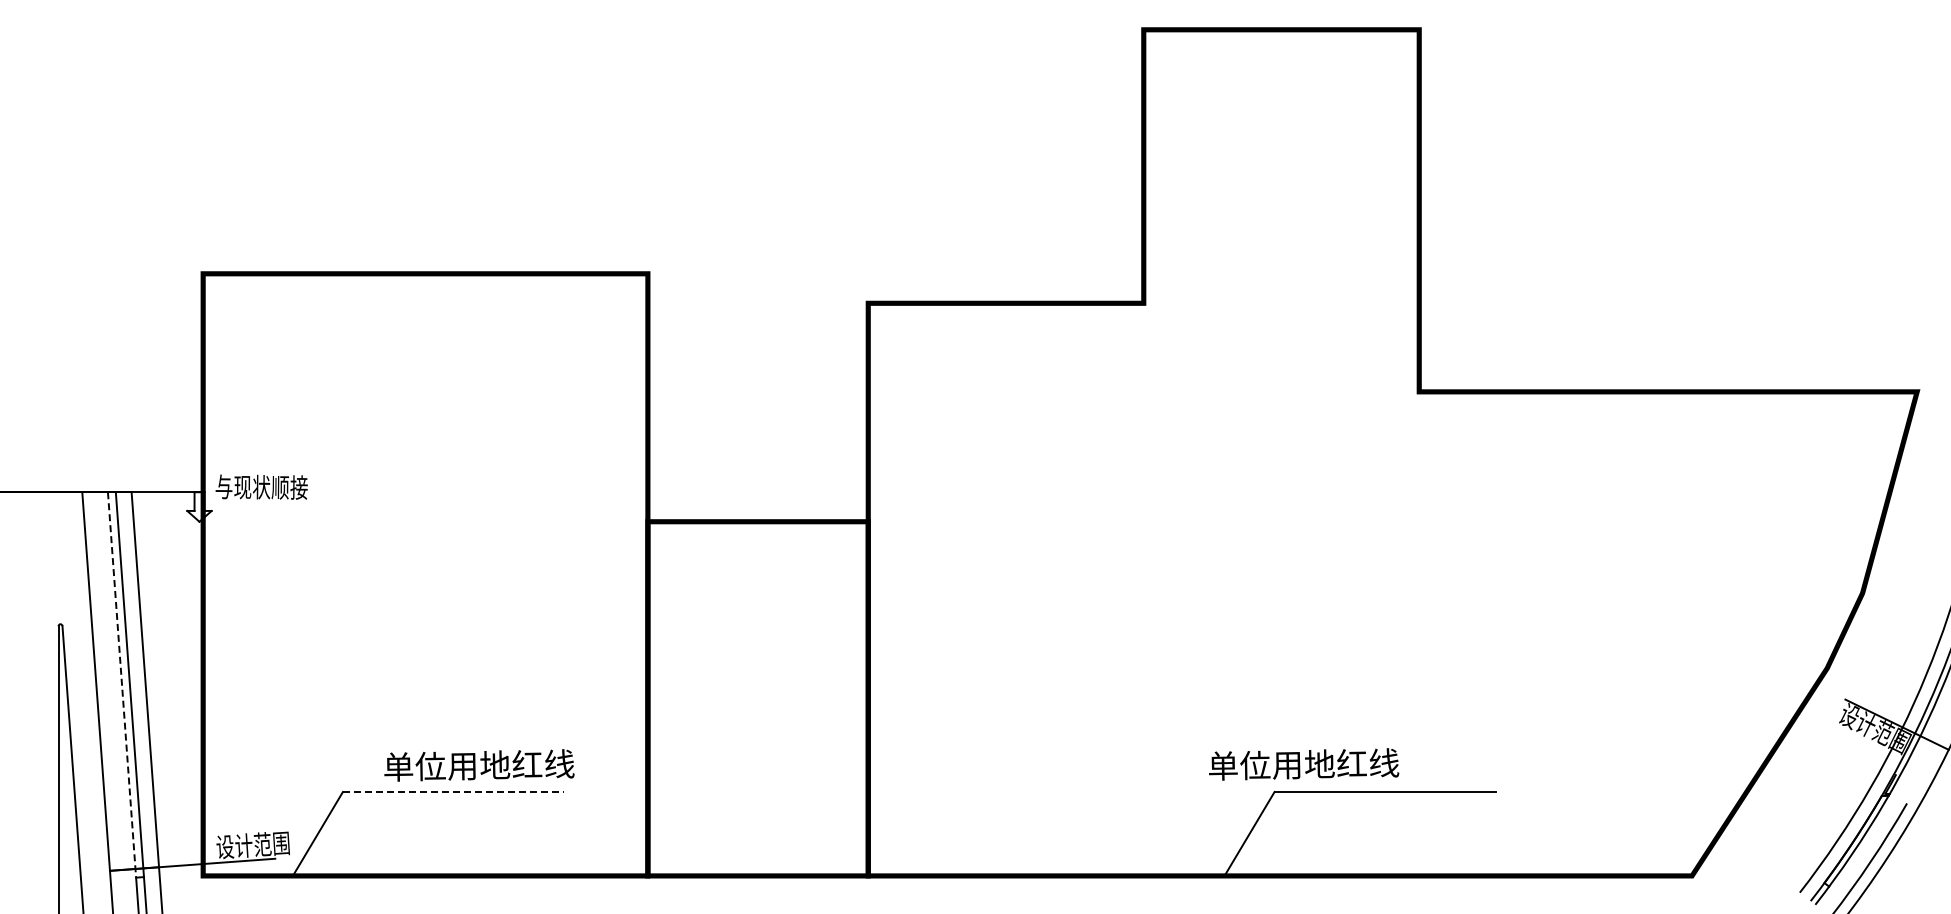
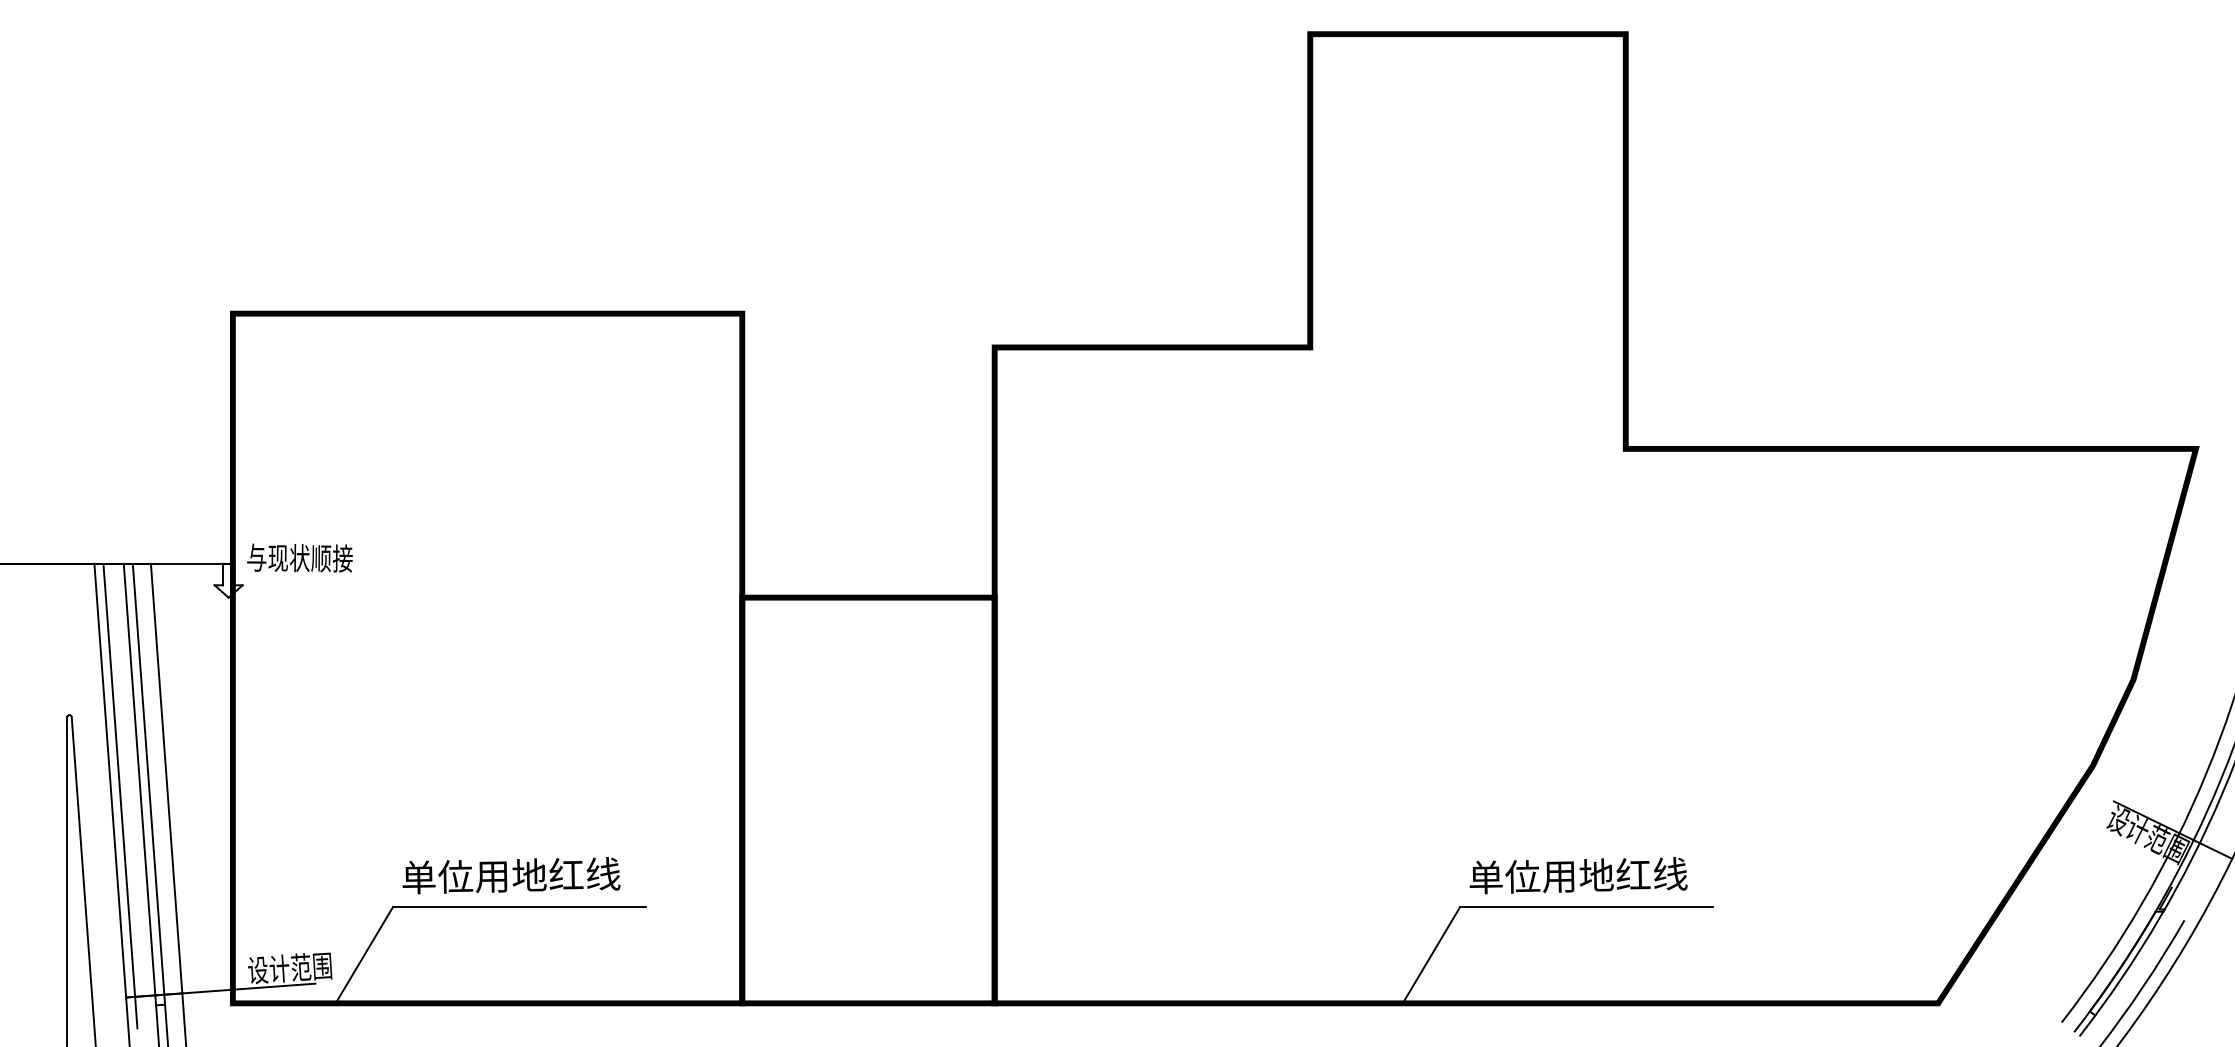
line: (122, 685) -> (140, 785), dashed -> solid
line: (104, 694) -> (119, 795), added
text: (1304, 764) -> (1579, 875), moved
text: (479, 765) -> (511, 875), moved
line: (453, 791) -> (519, 906), dashed -> solid

